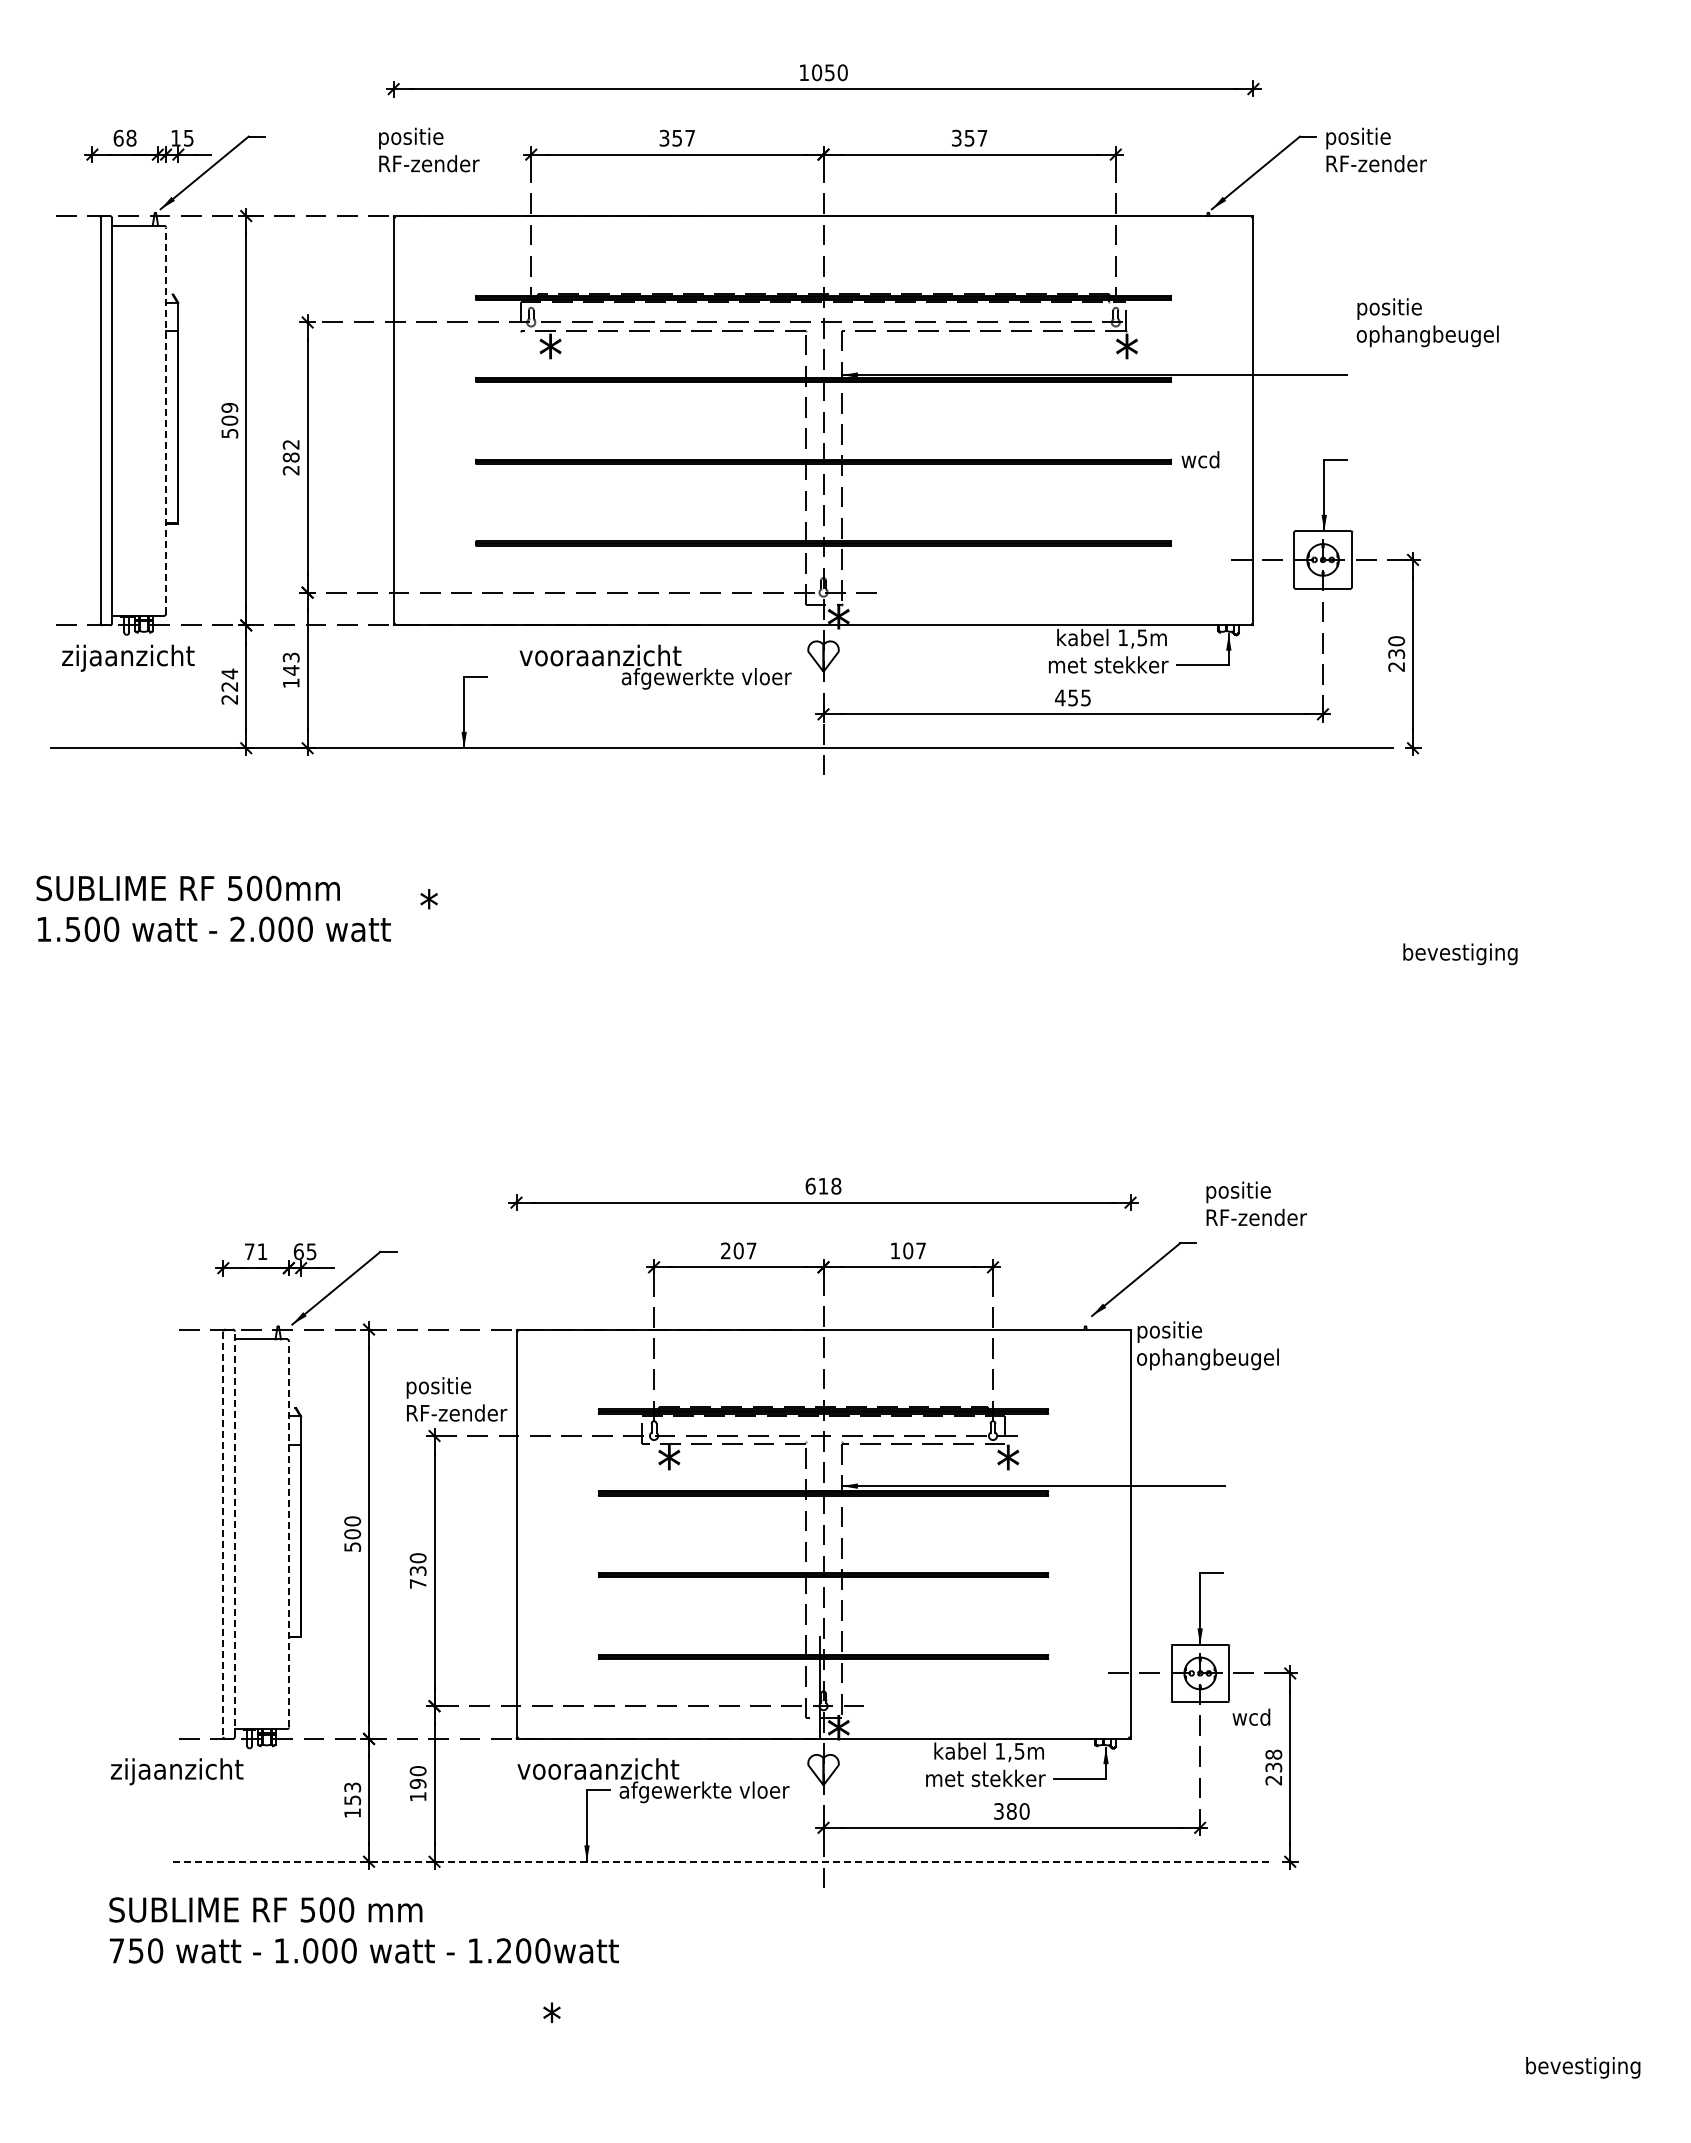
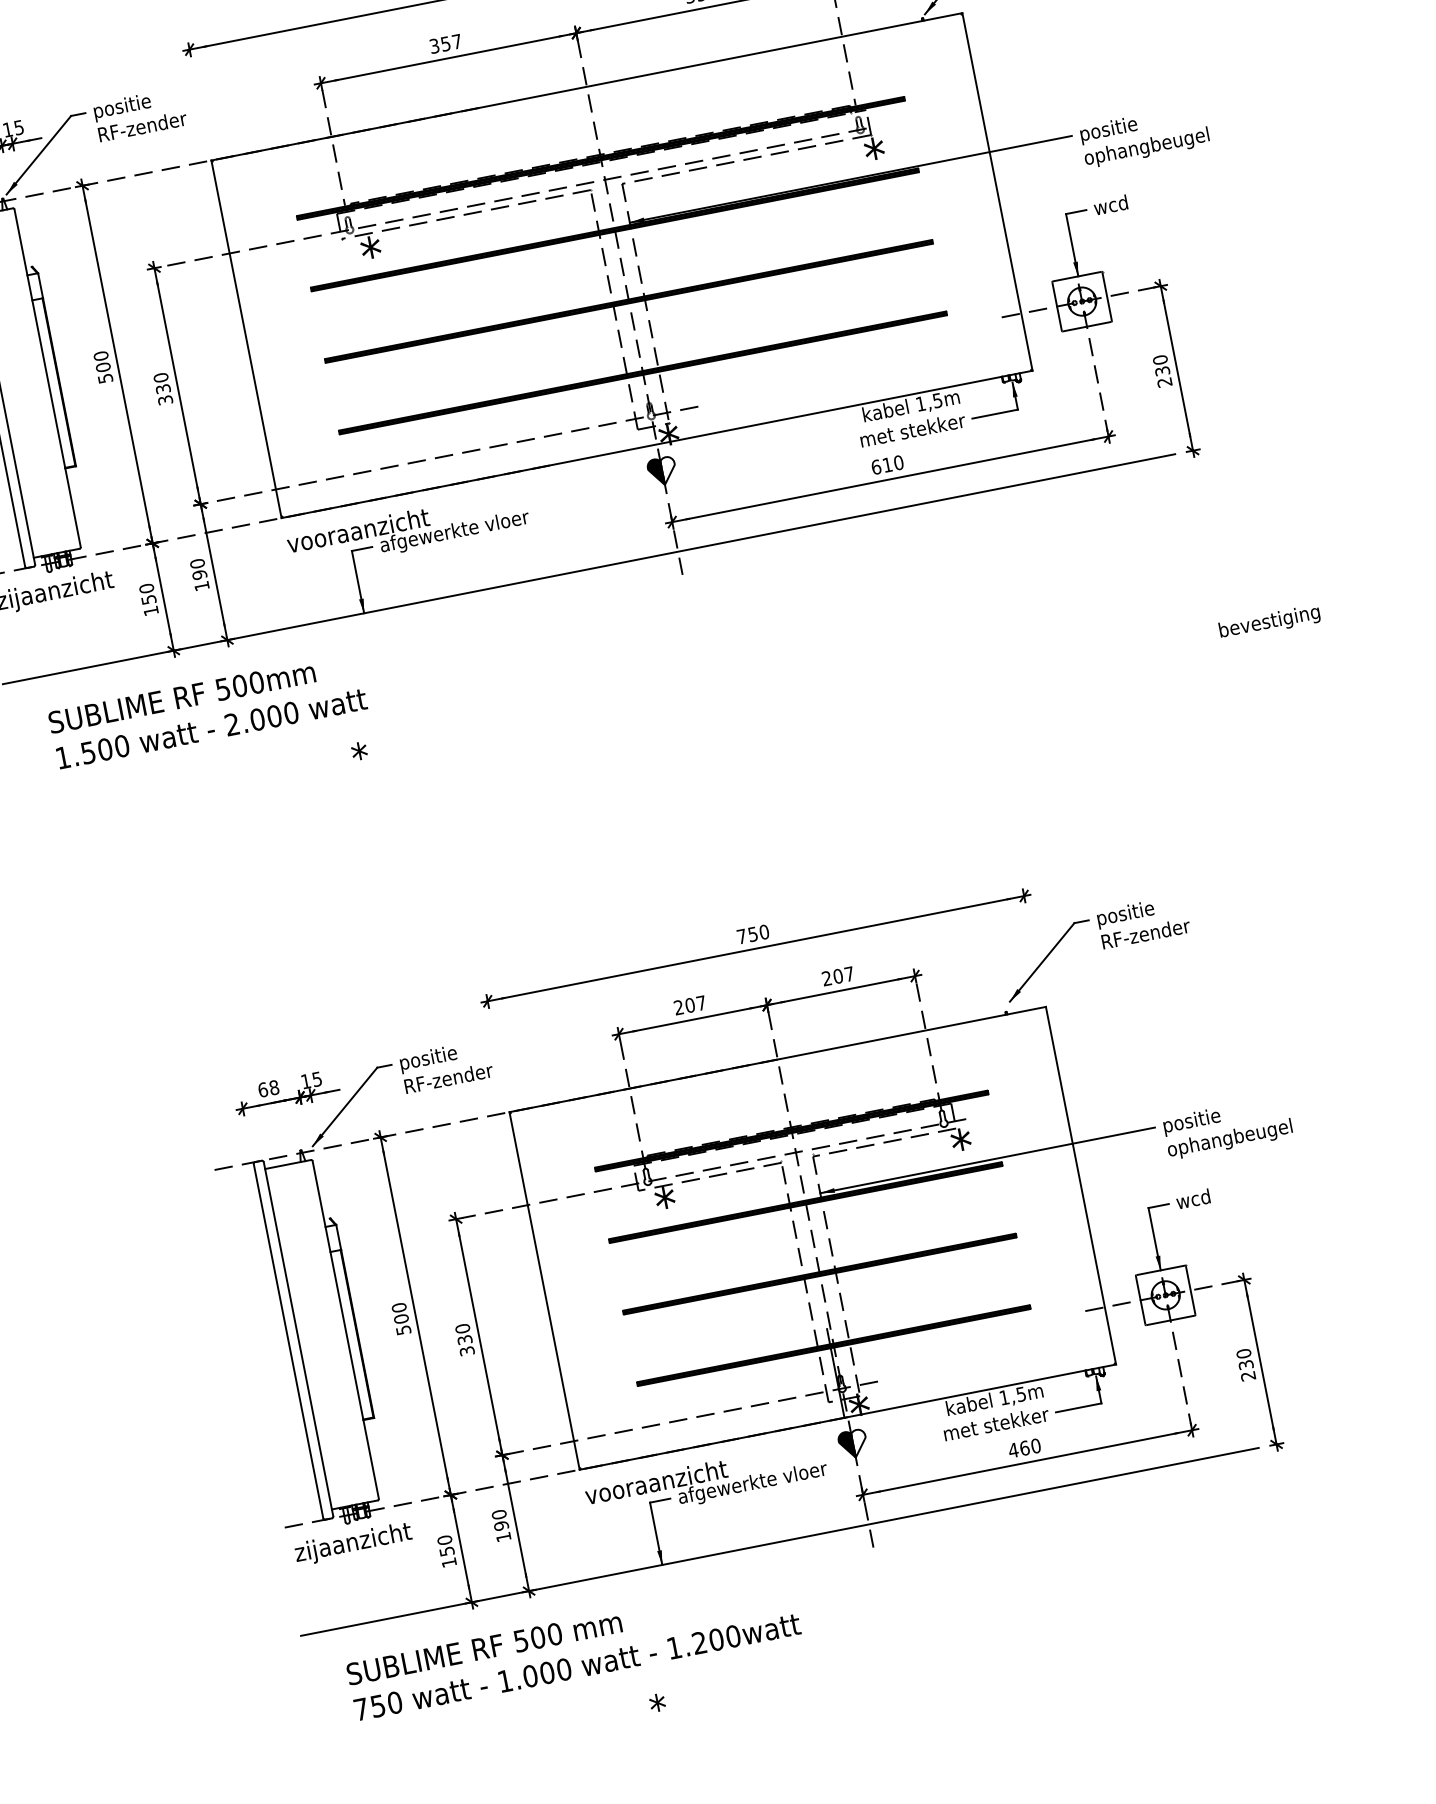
text: (429, 149) -> (140, 114), moved
text: (1427, 322) -> (1144, 135), moved
text: (229, 407) -> (100, 355), 509 -> 500
line: (166, 420) -> (47, 378), dashed -> solid
text: (290, 457) -> (162, 389), 282 -> 330
text: (1200, 459) -> (1110, 204), moved
fill: (815, 656) -> (655, 472), added
text: (290, 663) -> (197, 569), 143 -> 190
text: (655, 666) -> (408, 530), moved
text: (229, 686) -> (148, 599), 224 -> 150
text: (1073, 697) -> (887, 464), 455 -> 610
text: (213, 908) -> (207, 710), moved
text: (823, 1185) -> (752, 933), 618 -> 750
text: (1256, 1203) -> (1143, 921), moved
text: (894, 1250) -> (826, 978), 107 -> 207
text: (255, 1251) -> (268, 1088), 71 -> 68
text: (298, 1251) -> (305, 1081), 65 -> 15
text: (1207, 1345) -> (1227, 1127), moved
text: (456, 1399) -> (446, 1066), moved
line: (288, 1533) -> (345, 1329), dashed -> solid
line: (223, 1534) -> (288, 1341), dashed -> solid
line: (234, 1534) -> (298, 1339), dashed -> solid
text: (417, 1583) -> (466, 1350), 730 -> 330
text: (1251, 1716) -> (1193, 1198), moved
text: (1273, 1754) -> (1243, 1353), 238 -> 230
fill: (815, 1769) -> (846, 1445), added
text: (176, 1771) -> (352, 1543), moved
text: (352, 1787) -> (444, 1540), 153 -> 150
text: (1004, 1811) -> (1018, 1449), 380 -> 460
line: (722, 1861) -> (780, 1541), dashed -> solid
text: (363, 1930) -> (573, 1649), moved

